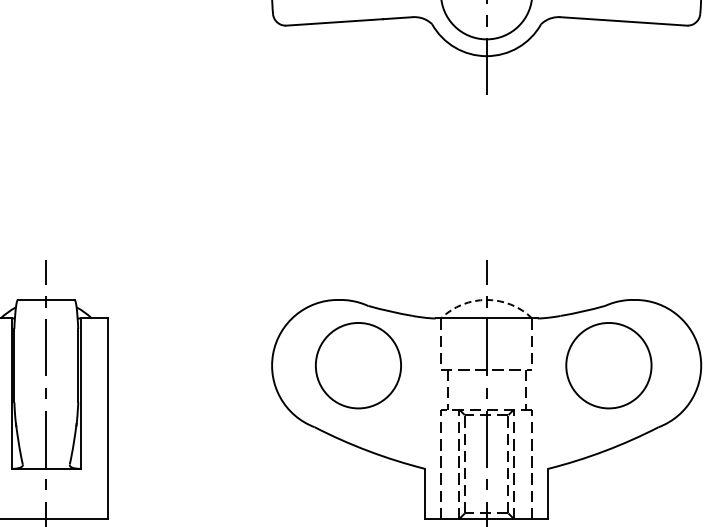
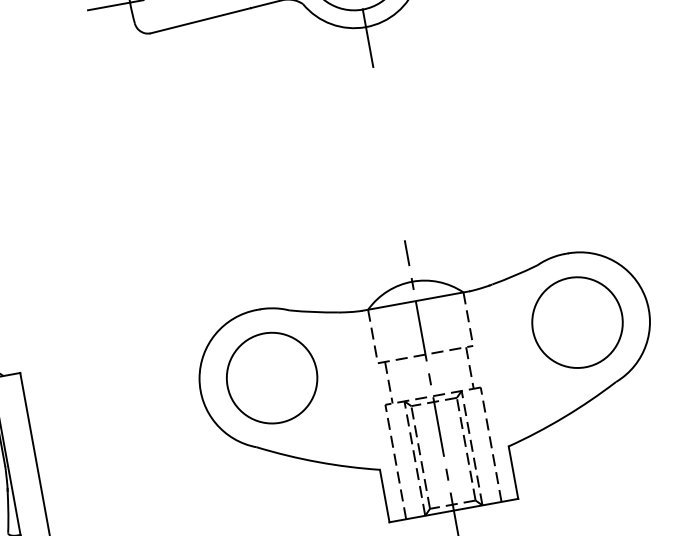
arc: (486, 299) -> (412, 281), dashed -> solid
part: (358, 365) -> (272, 377), moved
part: (608, 365) -> (577, 322), moved

